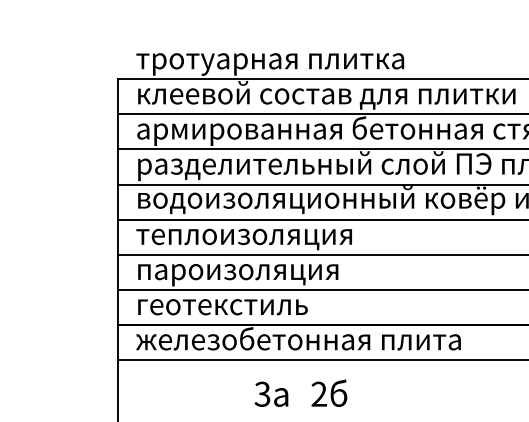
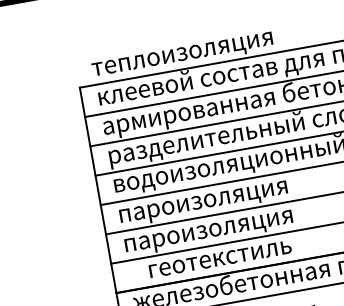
text: (277, 64) -> (210, 51), тротуарная плитка -> теплоизоляция
text: (243, 239) -> (208, 202), теплоизоляция -> пароизоляция
text: (222, 307) -> (220, 259), moved

